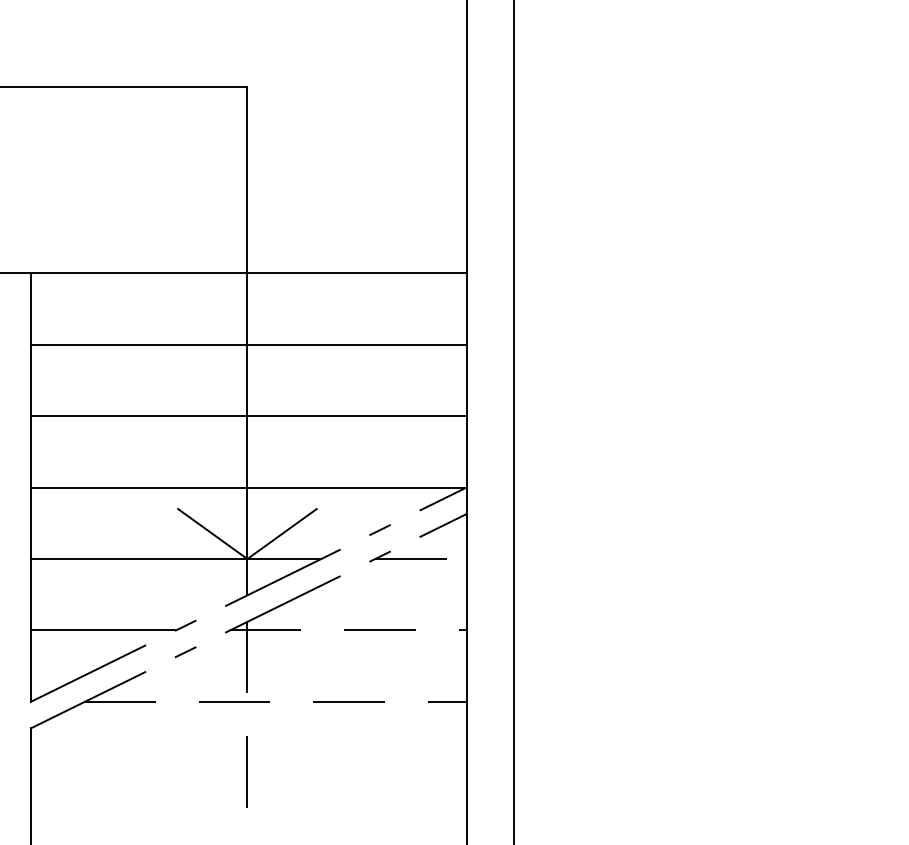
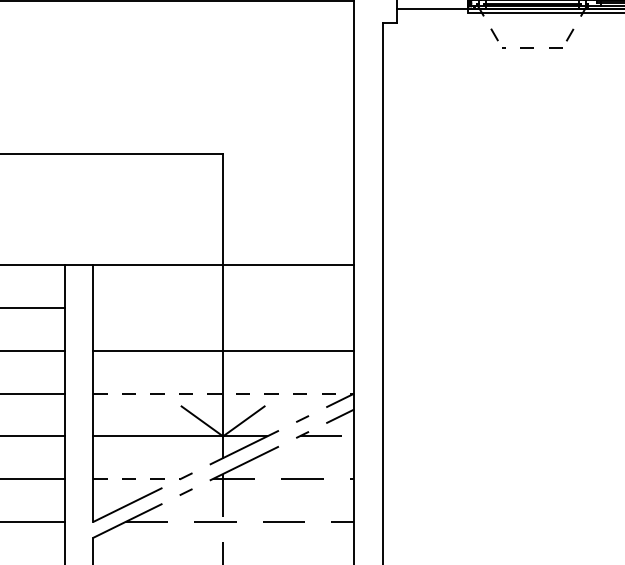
line: (248, 345) -> (223, 308), removed
line: (249, 487) -> (224, 393), solid -> dashed
line: (104, 631) -> (137, 479), solid -> dashed

